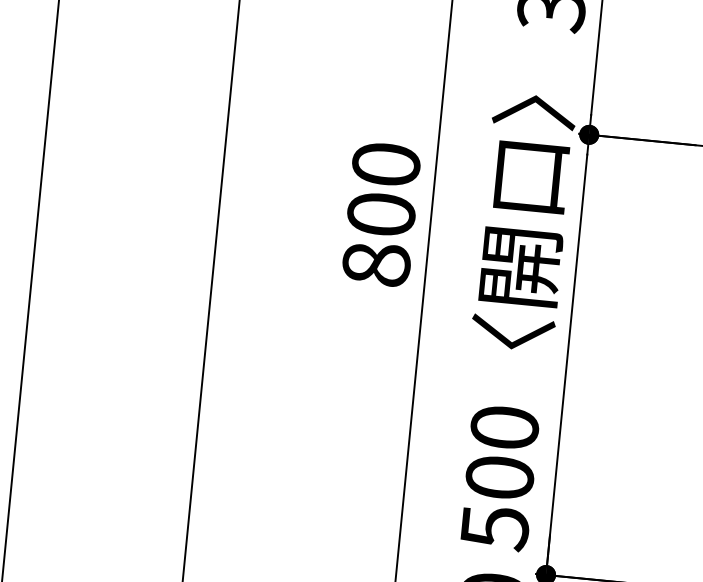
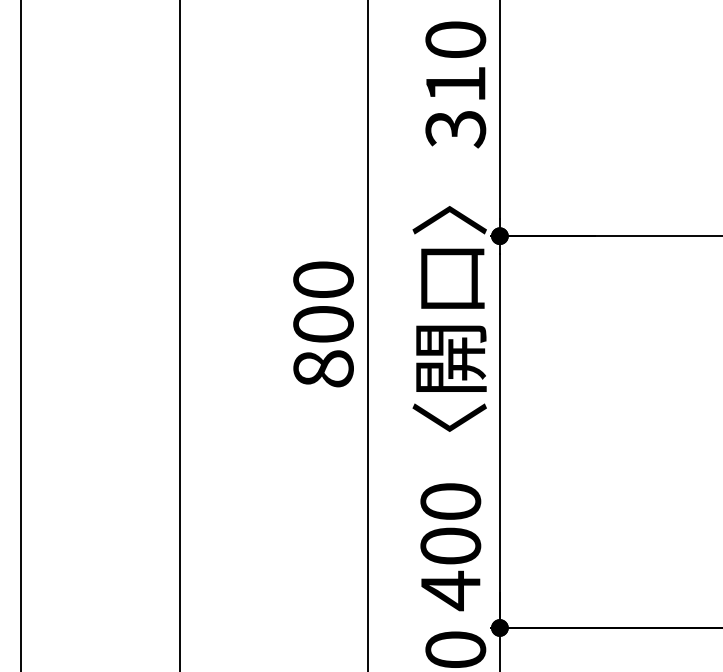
text: (495, 527) -> (451, 590), 500 -> 400

